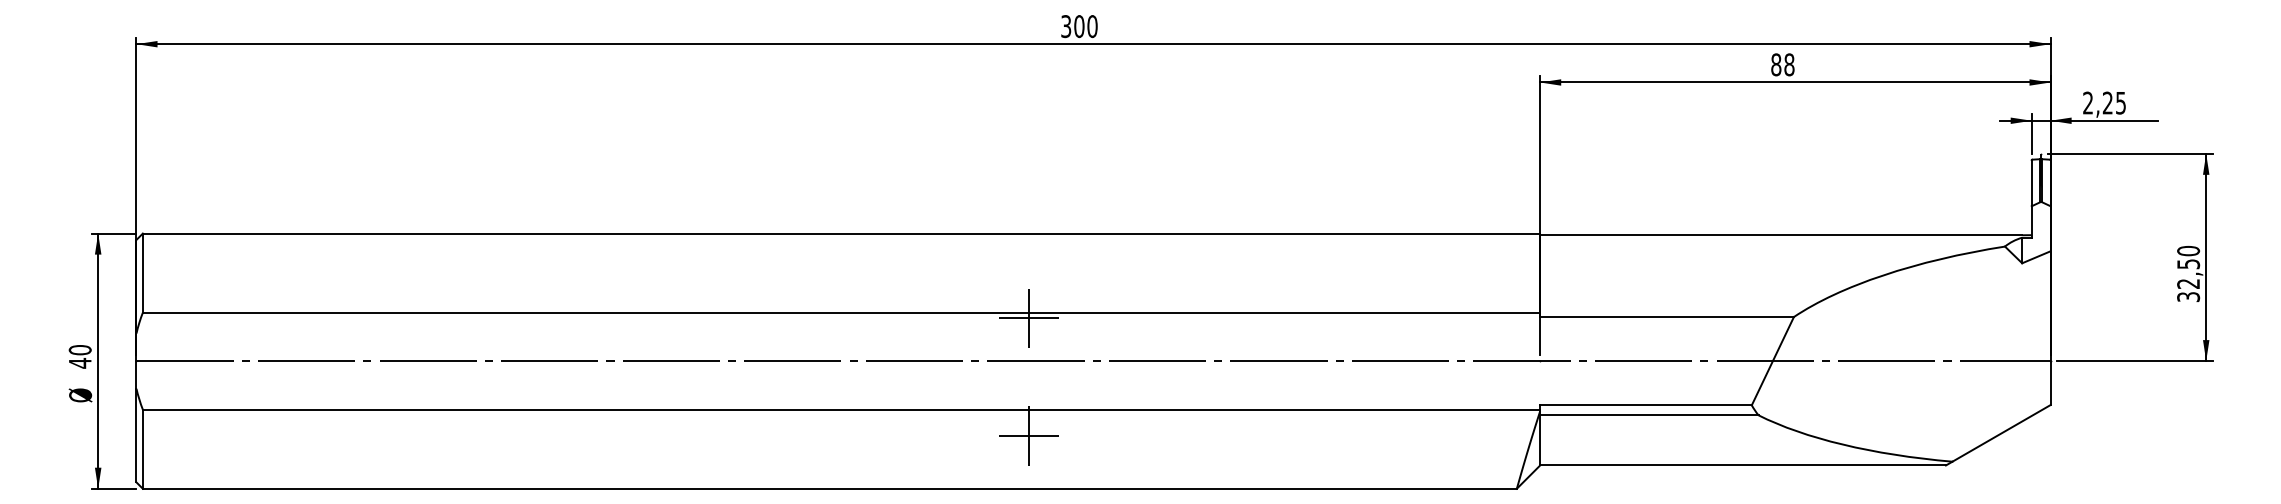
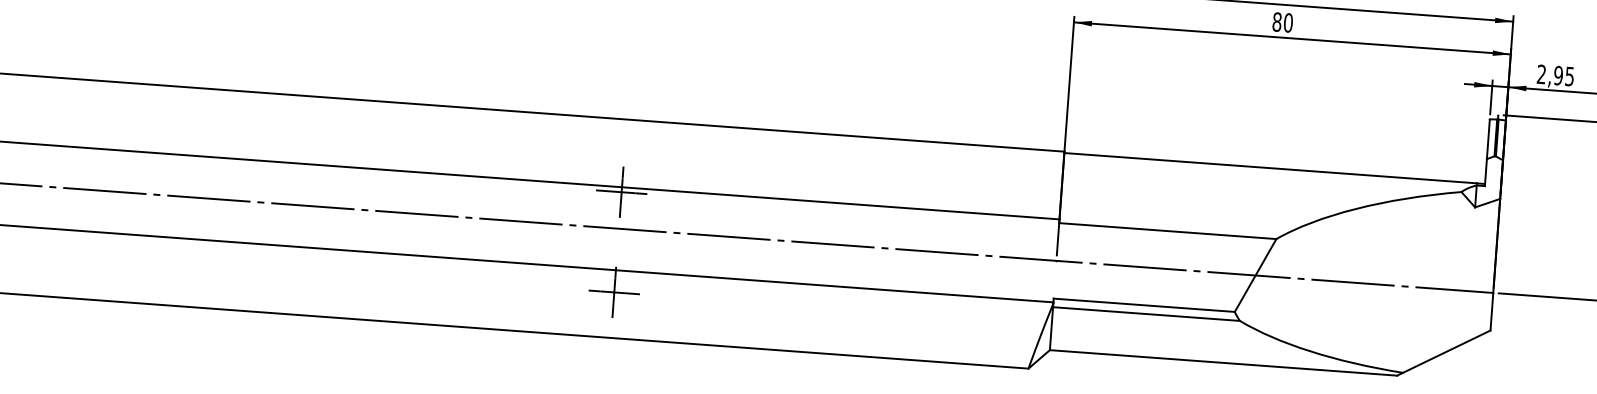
text: (1789, 64) -> (1288, 22), 88 -> 80
text: (2107, 102) -> (1558, 75), 2,25 -> 2,95

